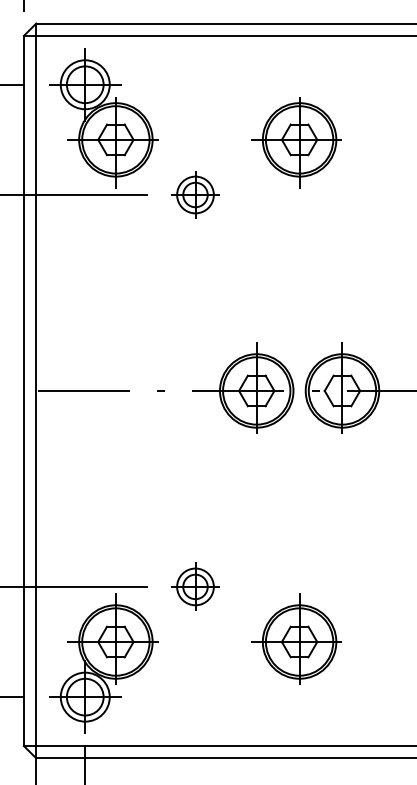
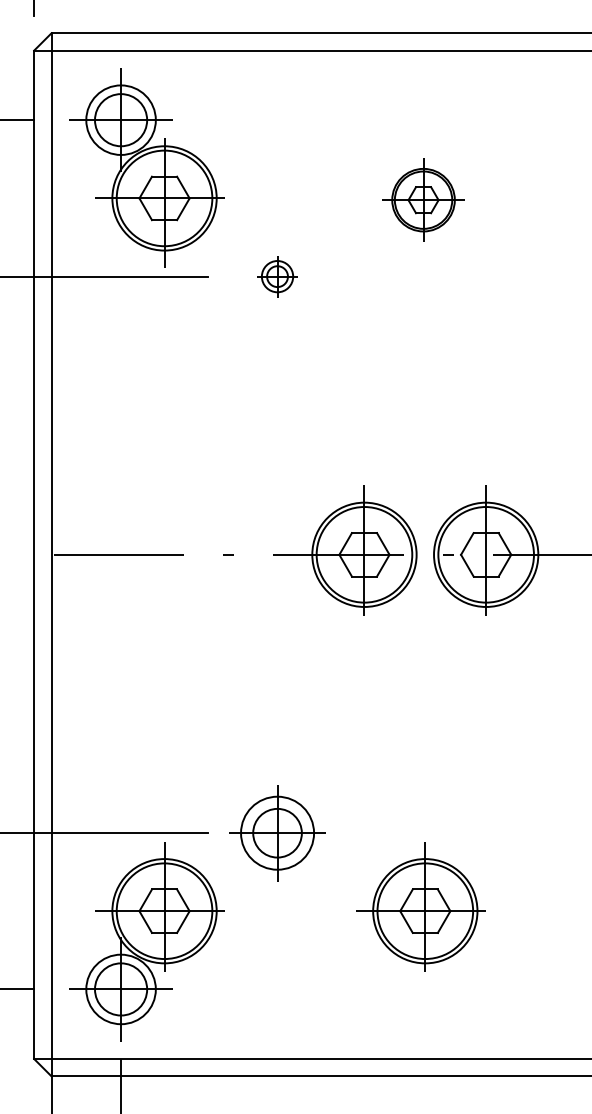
part: (296, 142) -> (420, 202), size x0.6
part: (195, 194) -> (277, 275), size x0.6
part: (195, 586) -> (277, 832), size x1.4

